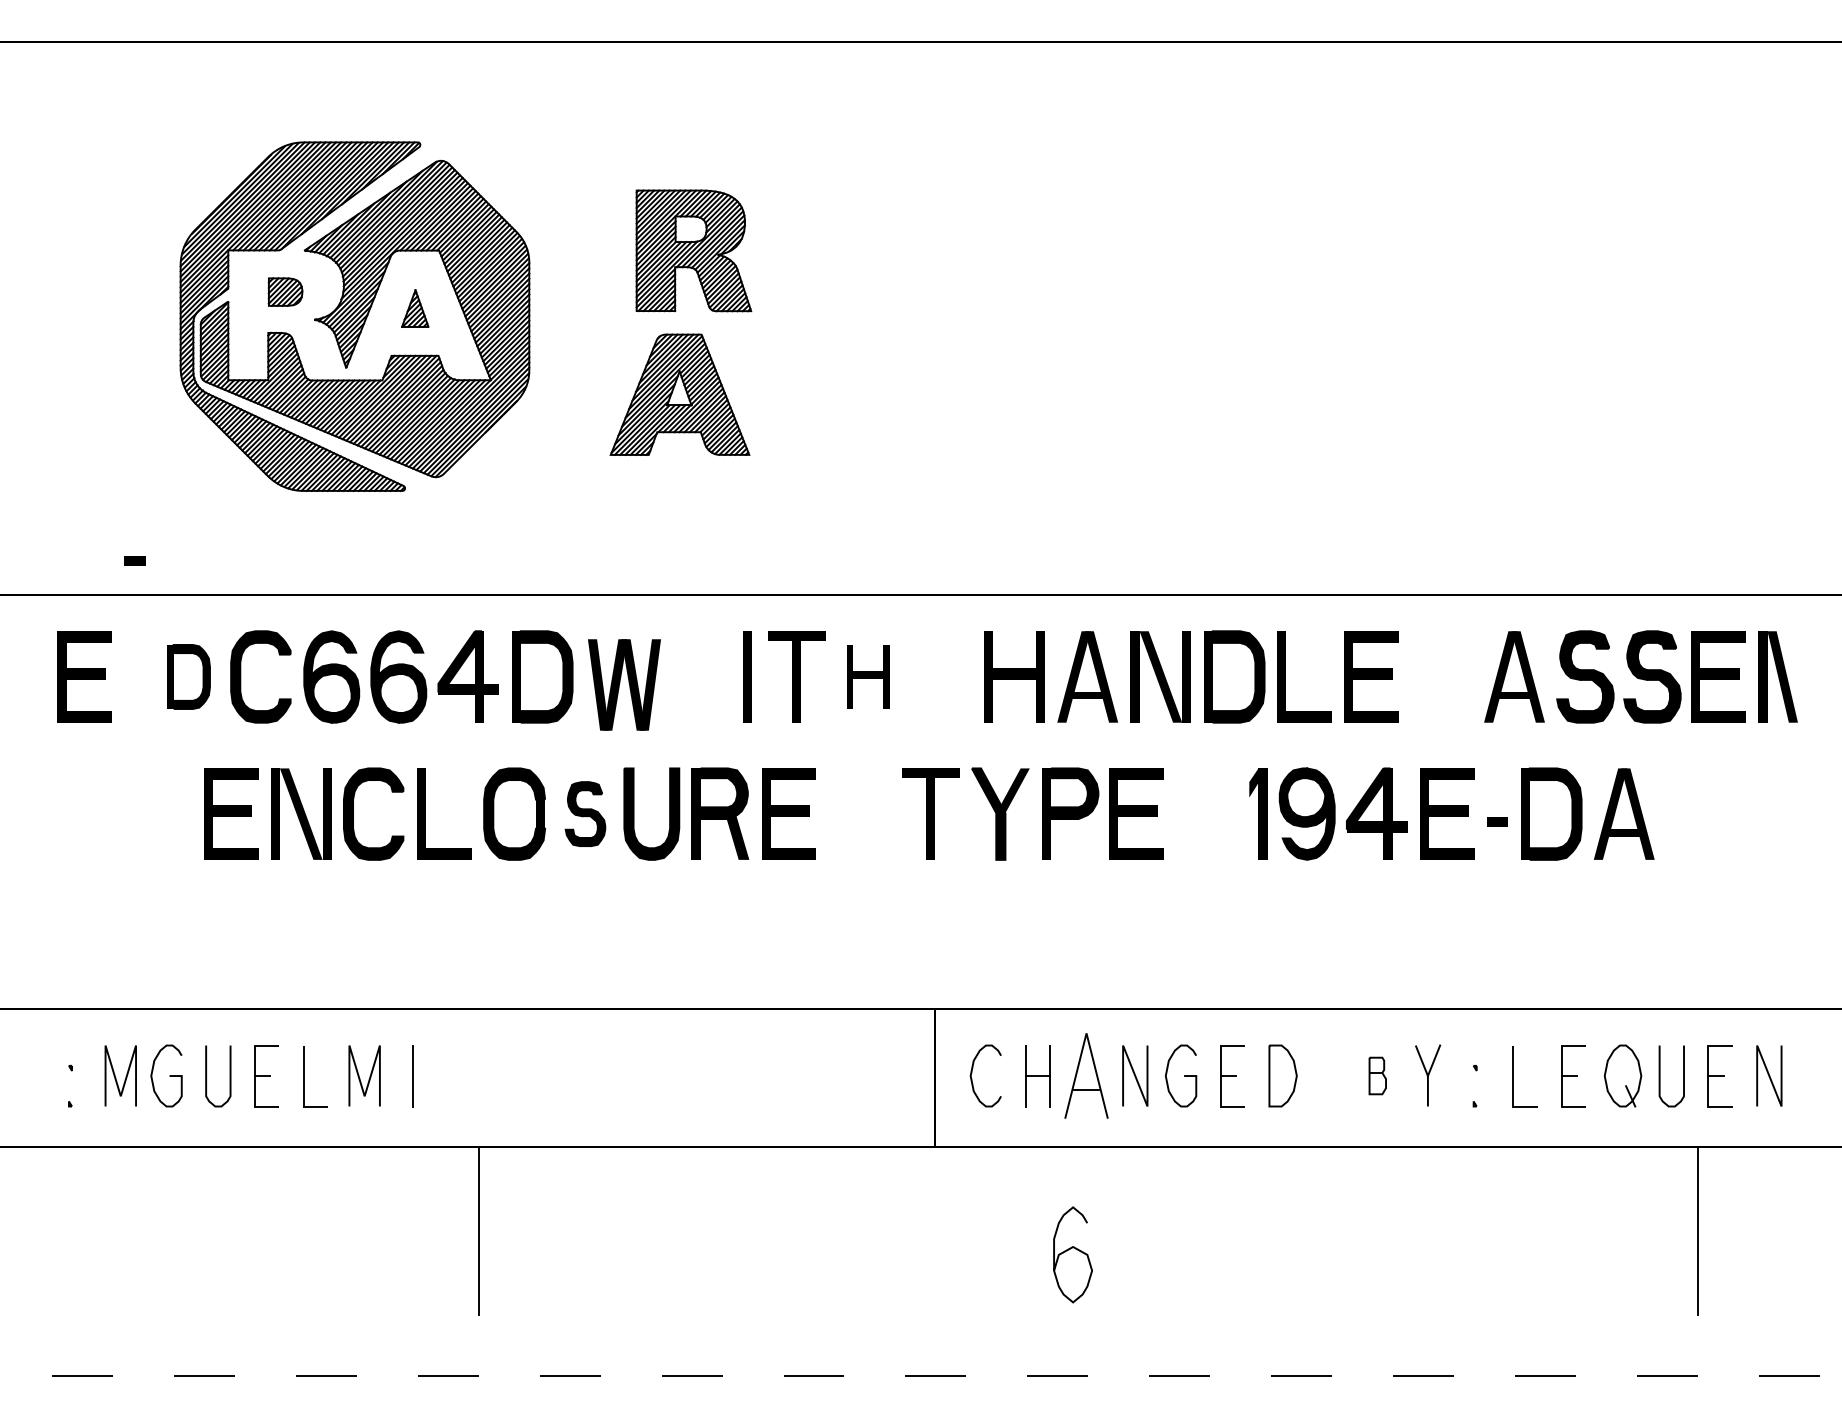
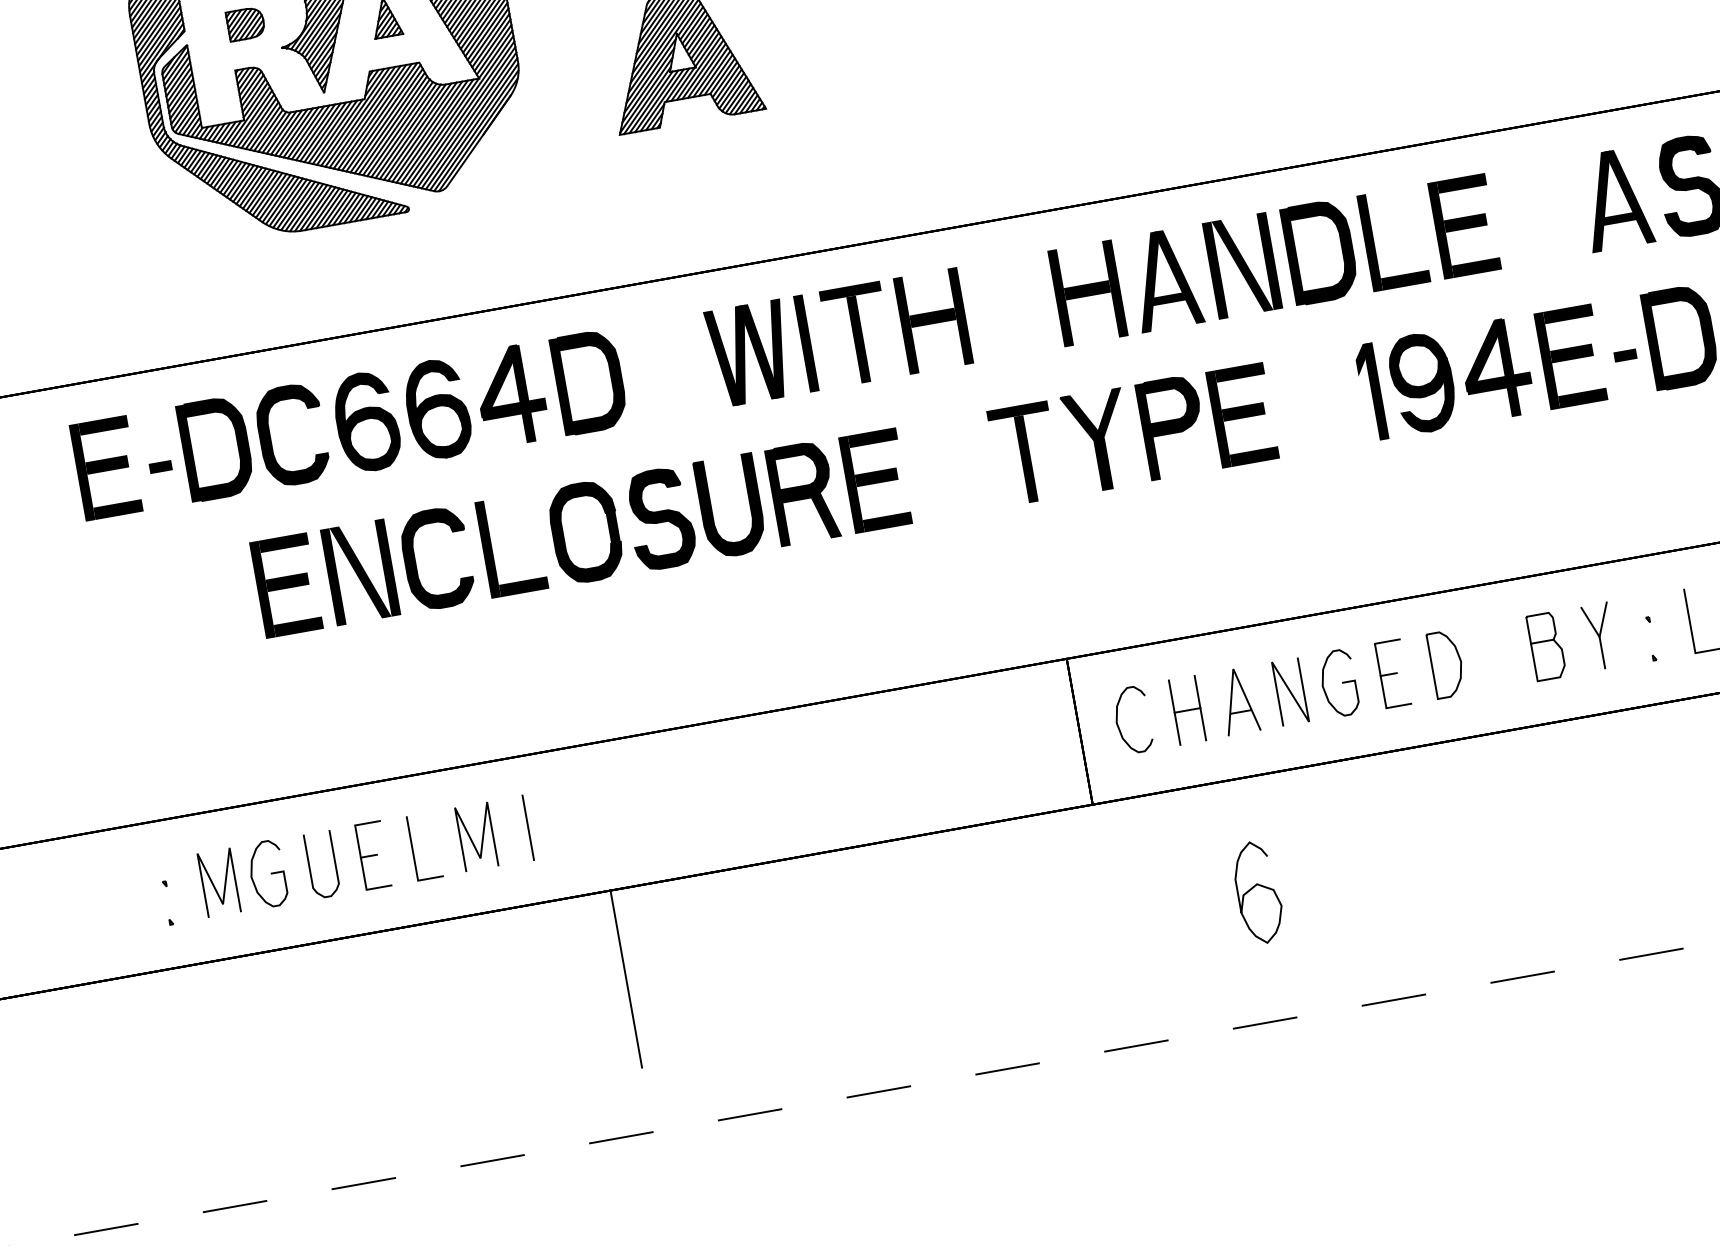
part: (134, 560) -> (160, 466), moved
part: (188, 676) -> (215, 448), size x1.43
part: (868, 676) -> (933, 320), size x1.43
part: (624, 684) -> (749, 353), moved
part: (585, 813) -> (660, 518), size x1.43
part: (1086, 1075) -> (1238, 700), size x0.71
part: (1377, 1075) -> (1546, 645), size x1.67

